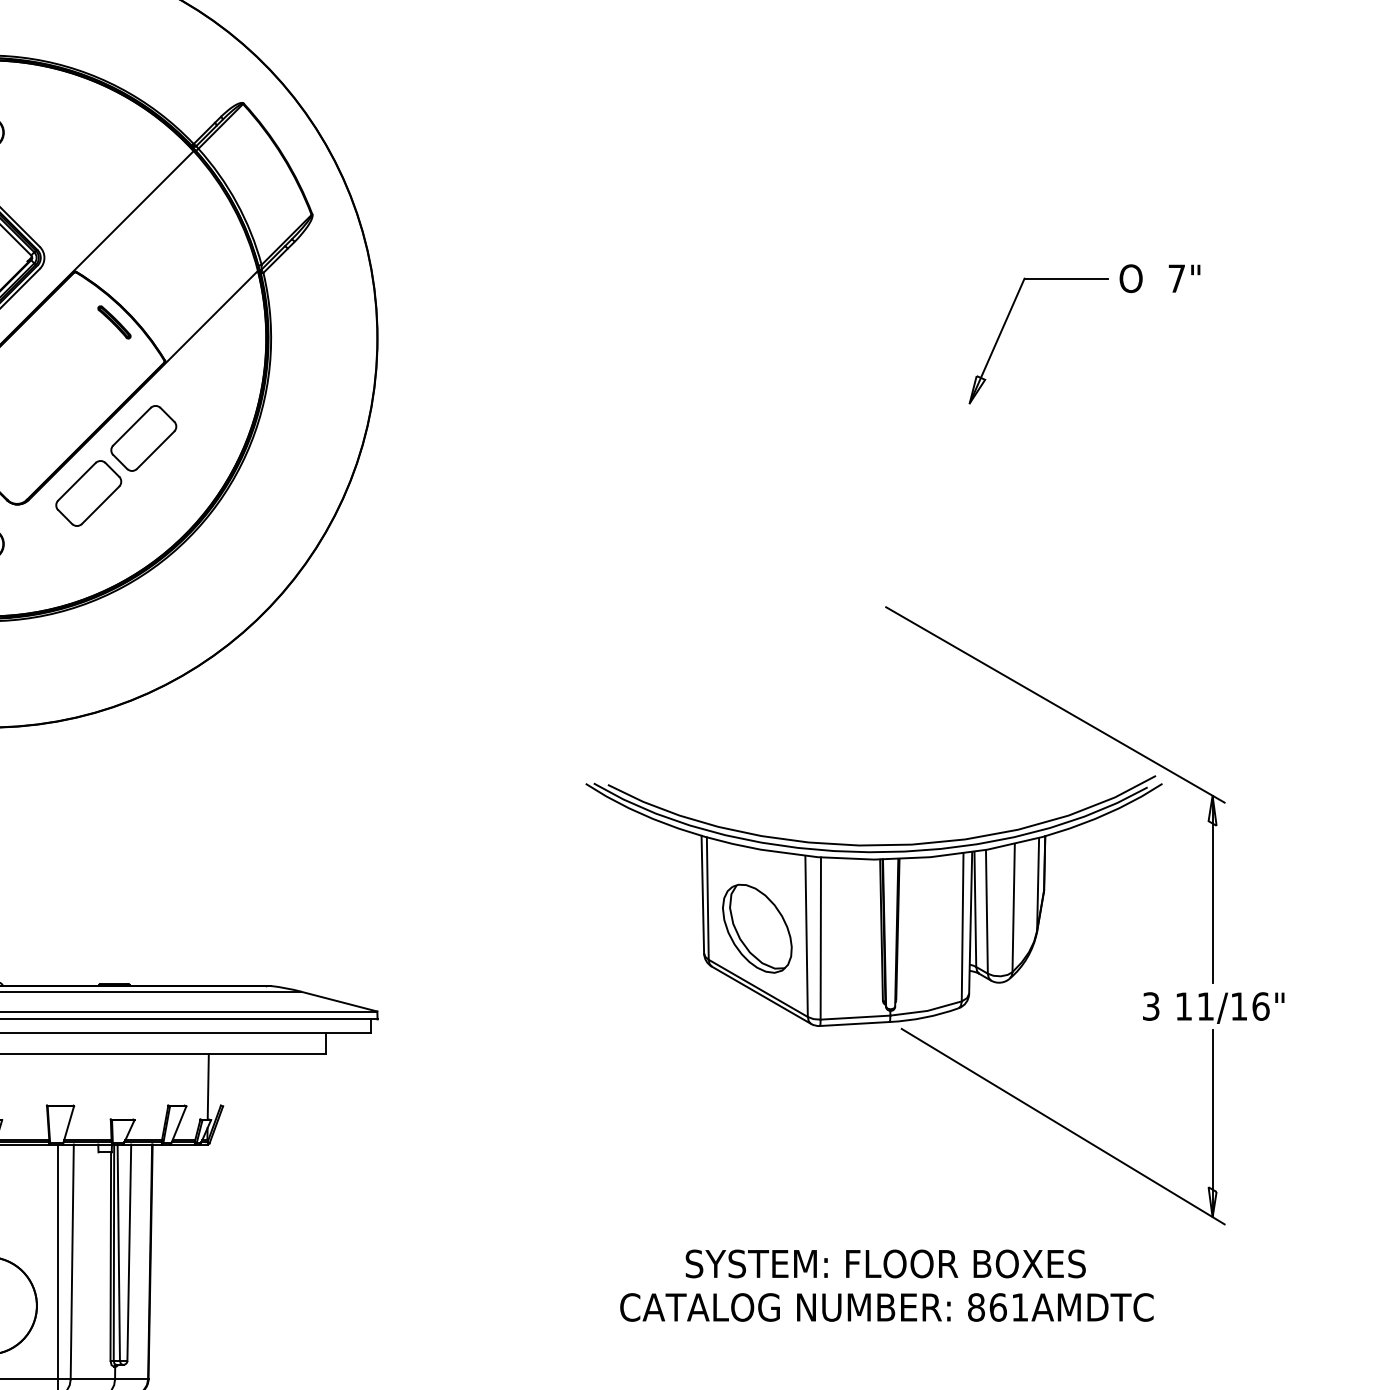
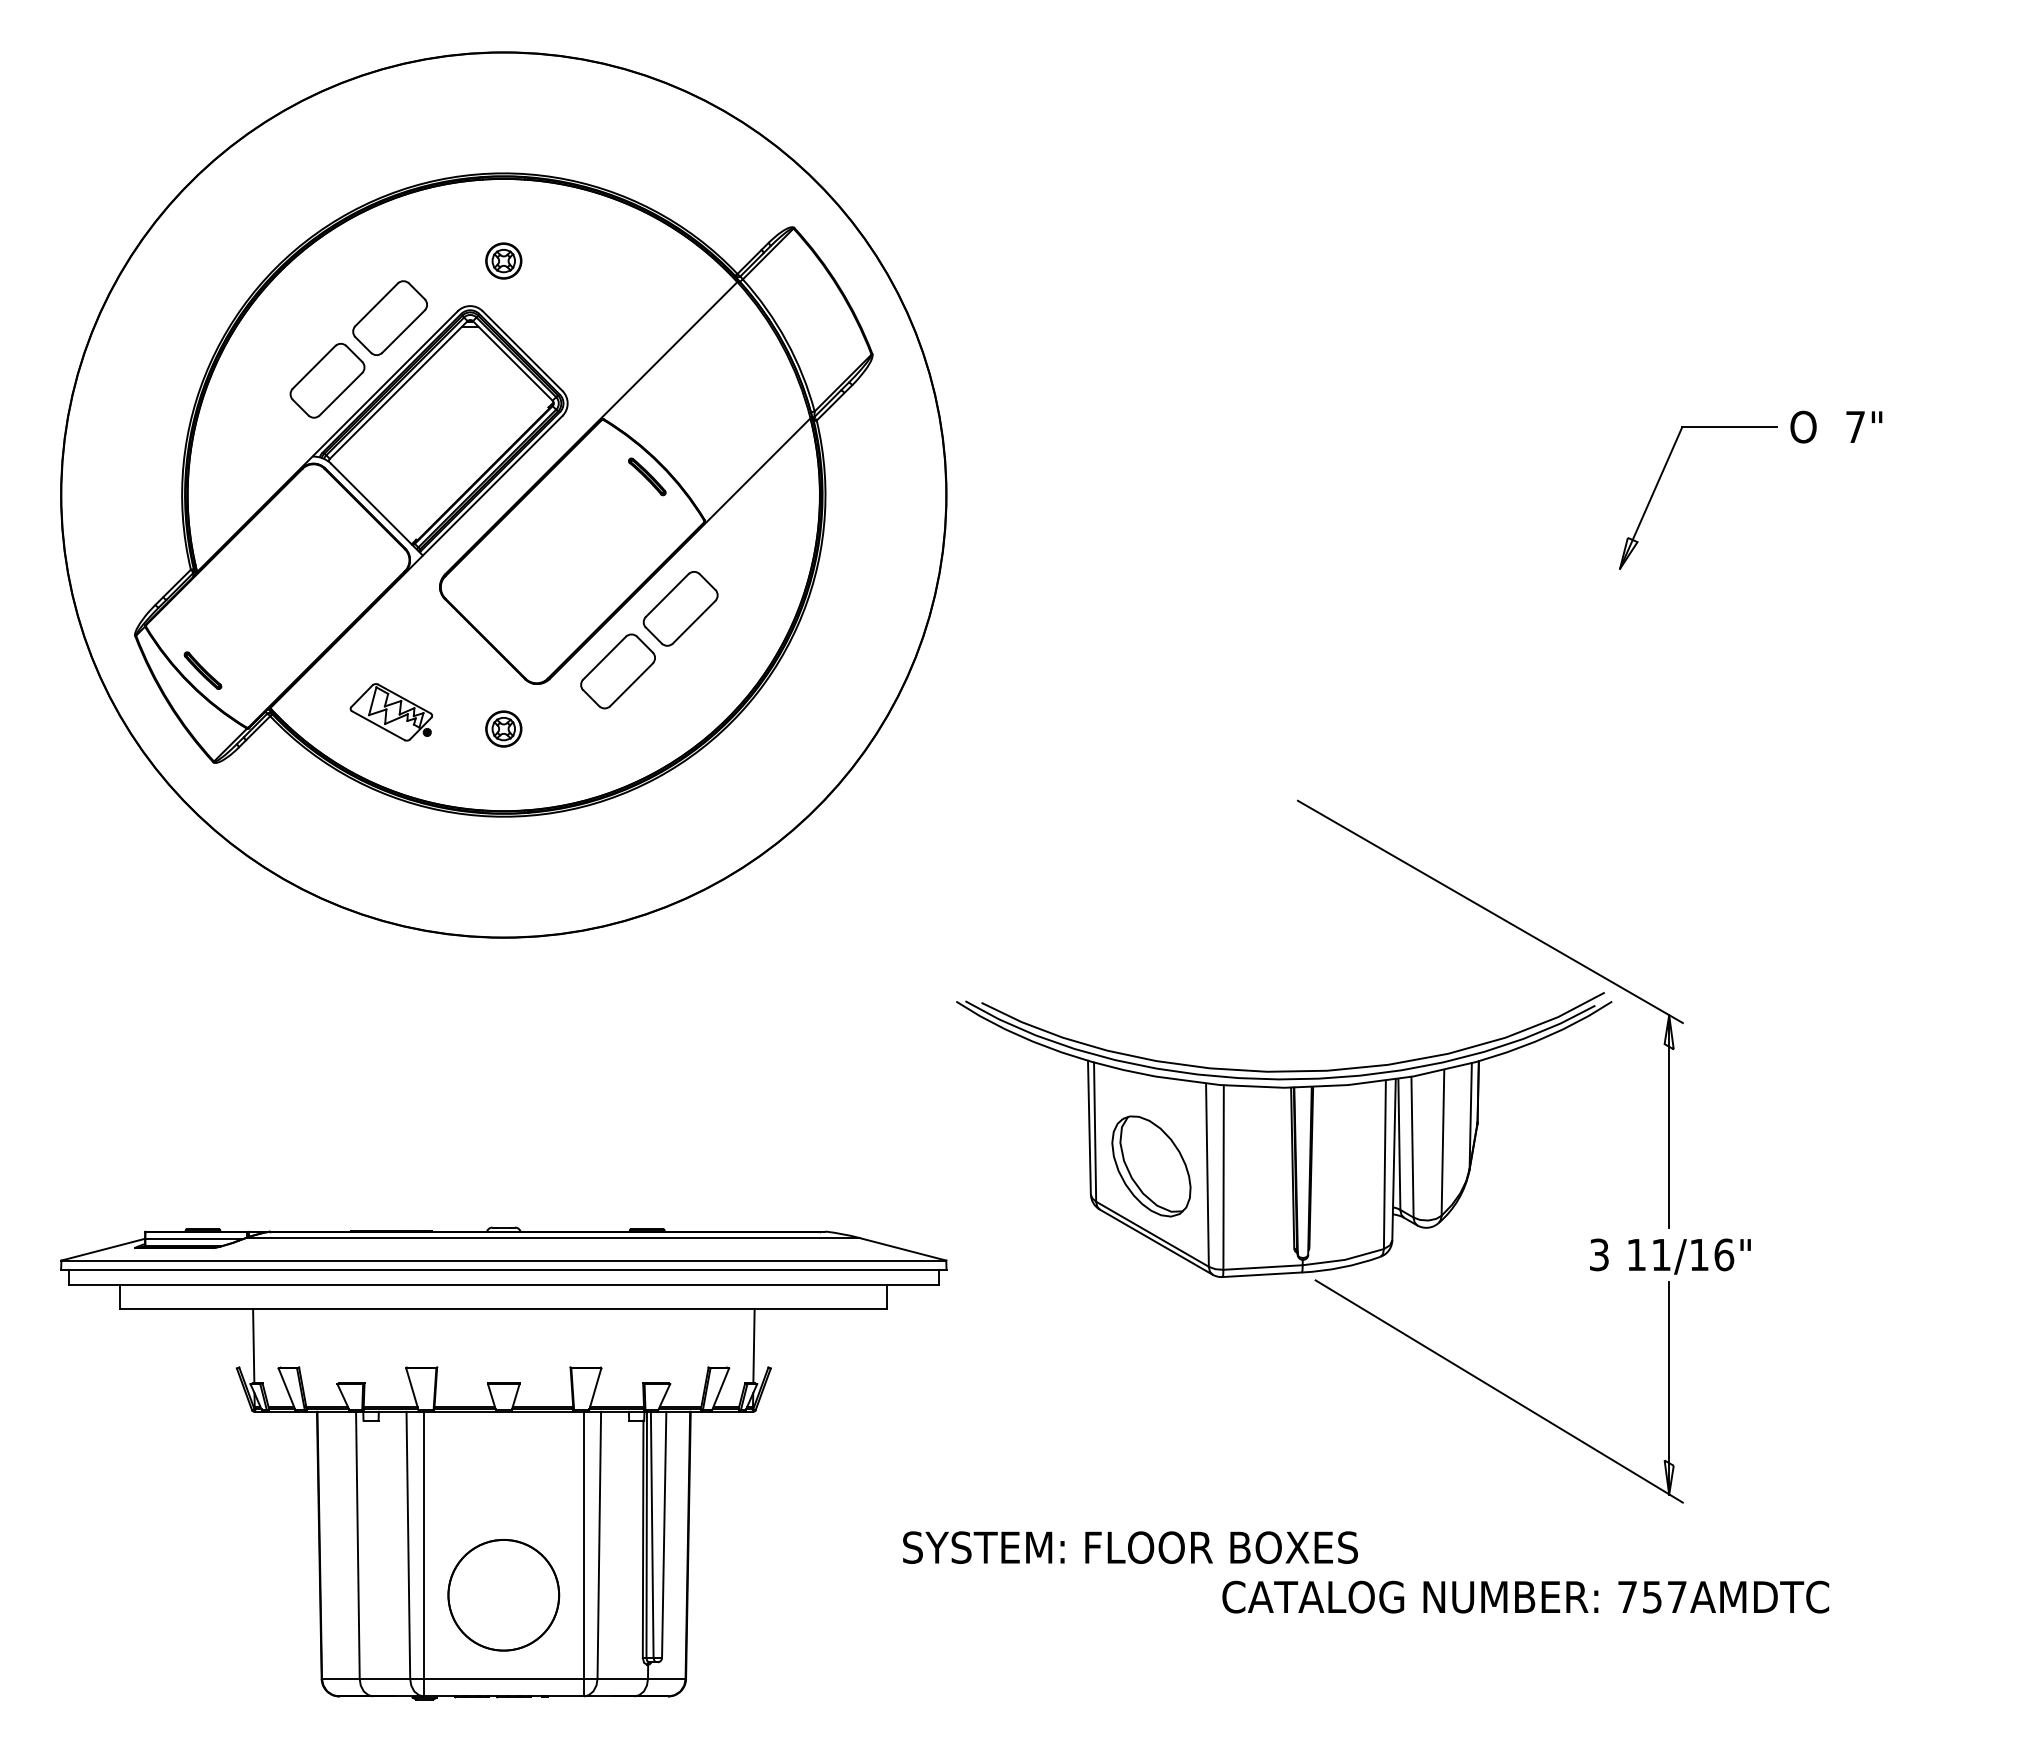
part: (935, 915) -> (1353, 1151), moved
text: (885, 1263) -> (1130, 1547), moved
text: (998, 1306) -> (1652, 1596), 861AMDTC -> 757AMDTC

